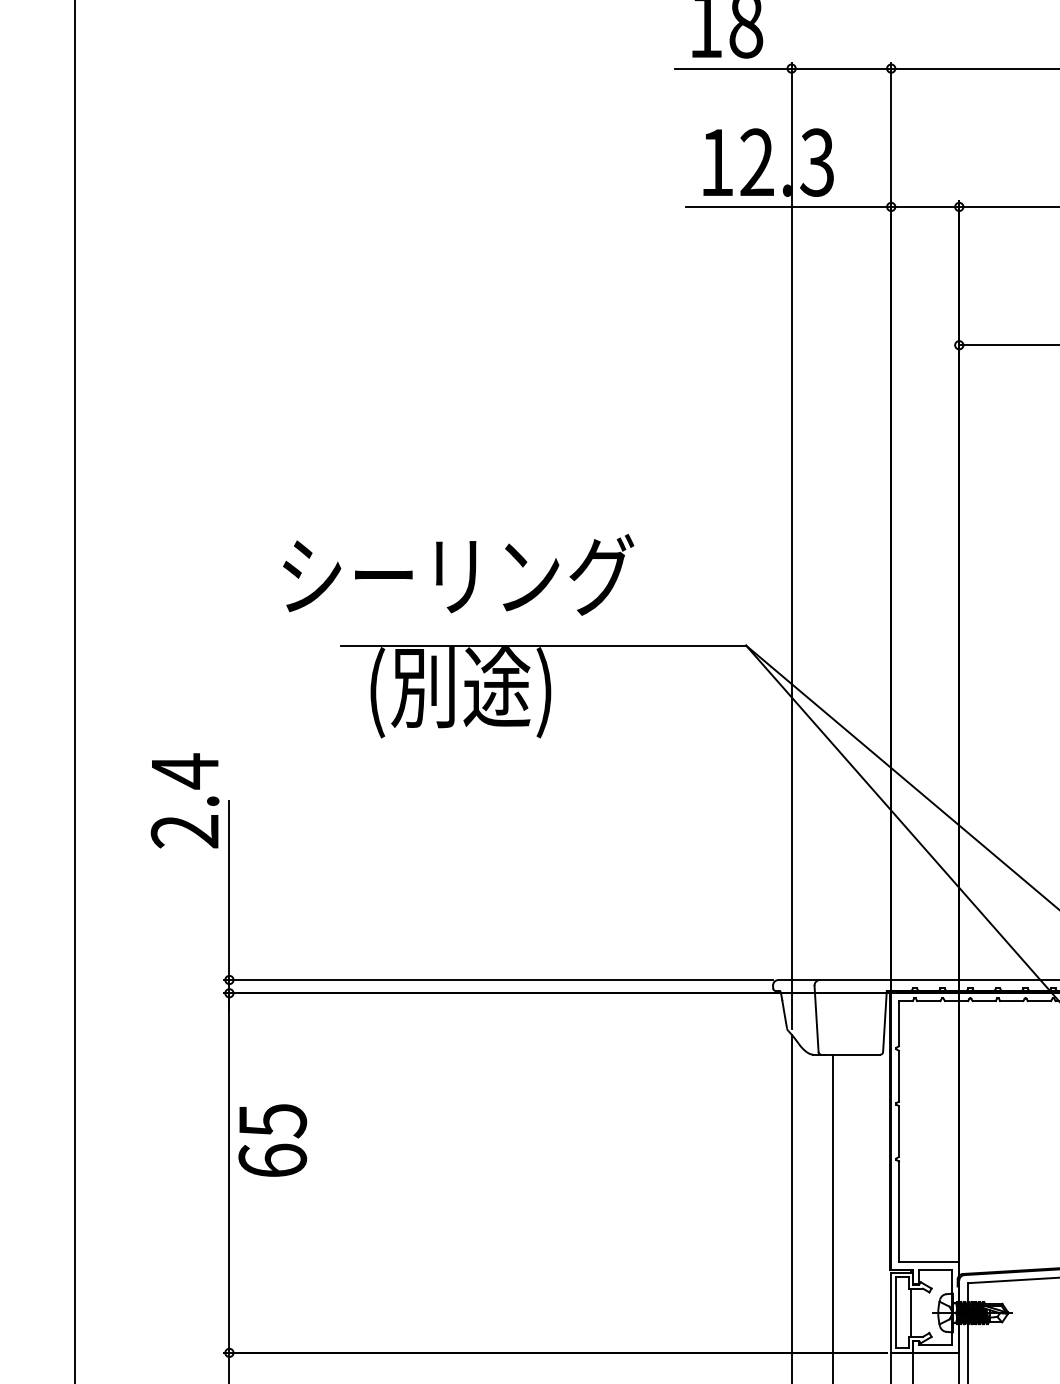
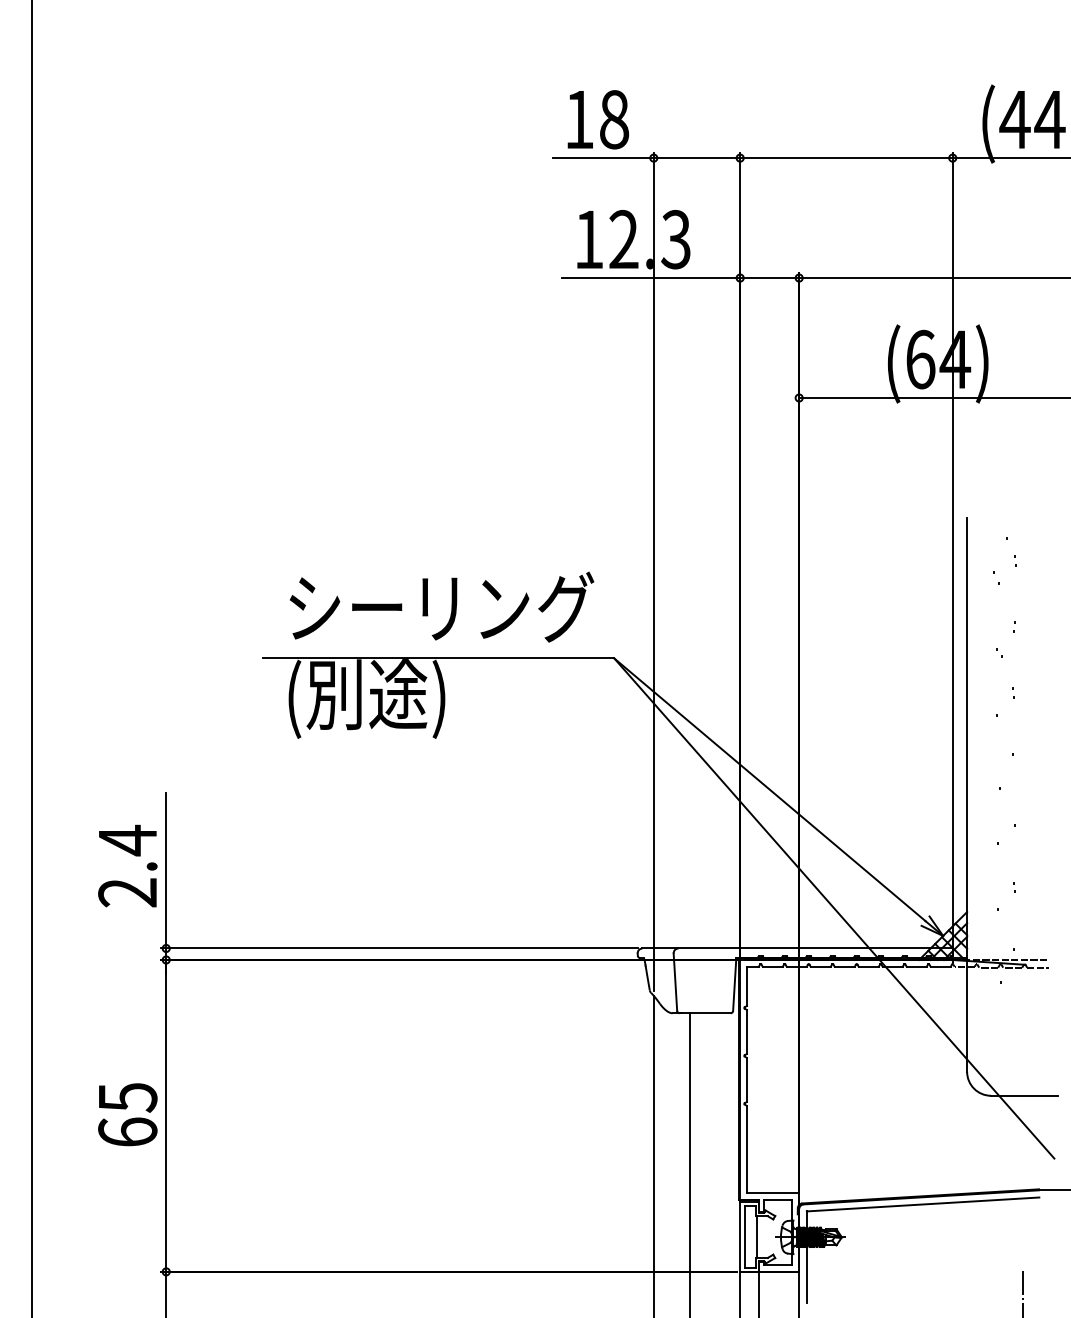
text: (459, 574) -> (442, 606), moved
text: (184, 800) -> (127, 865), moved
text: (272, 1140) -> (127, 1114), moved

